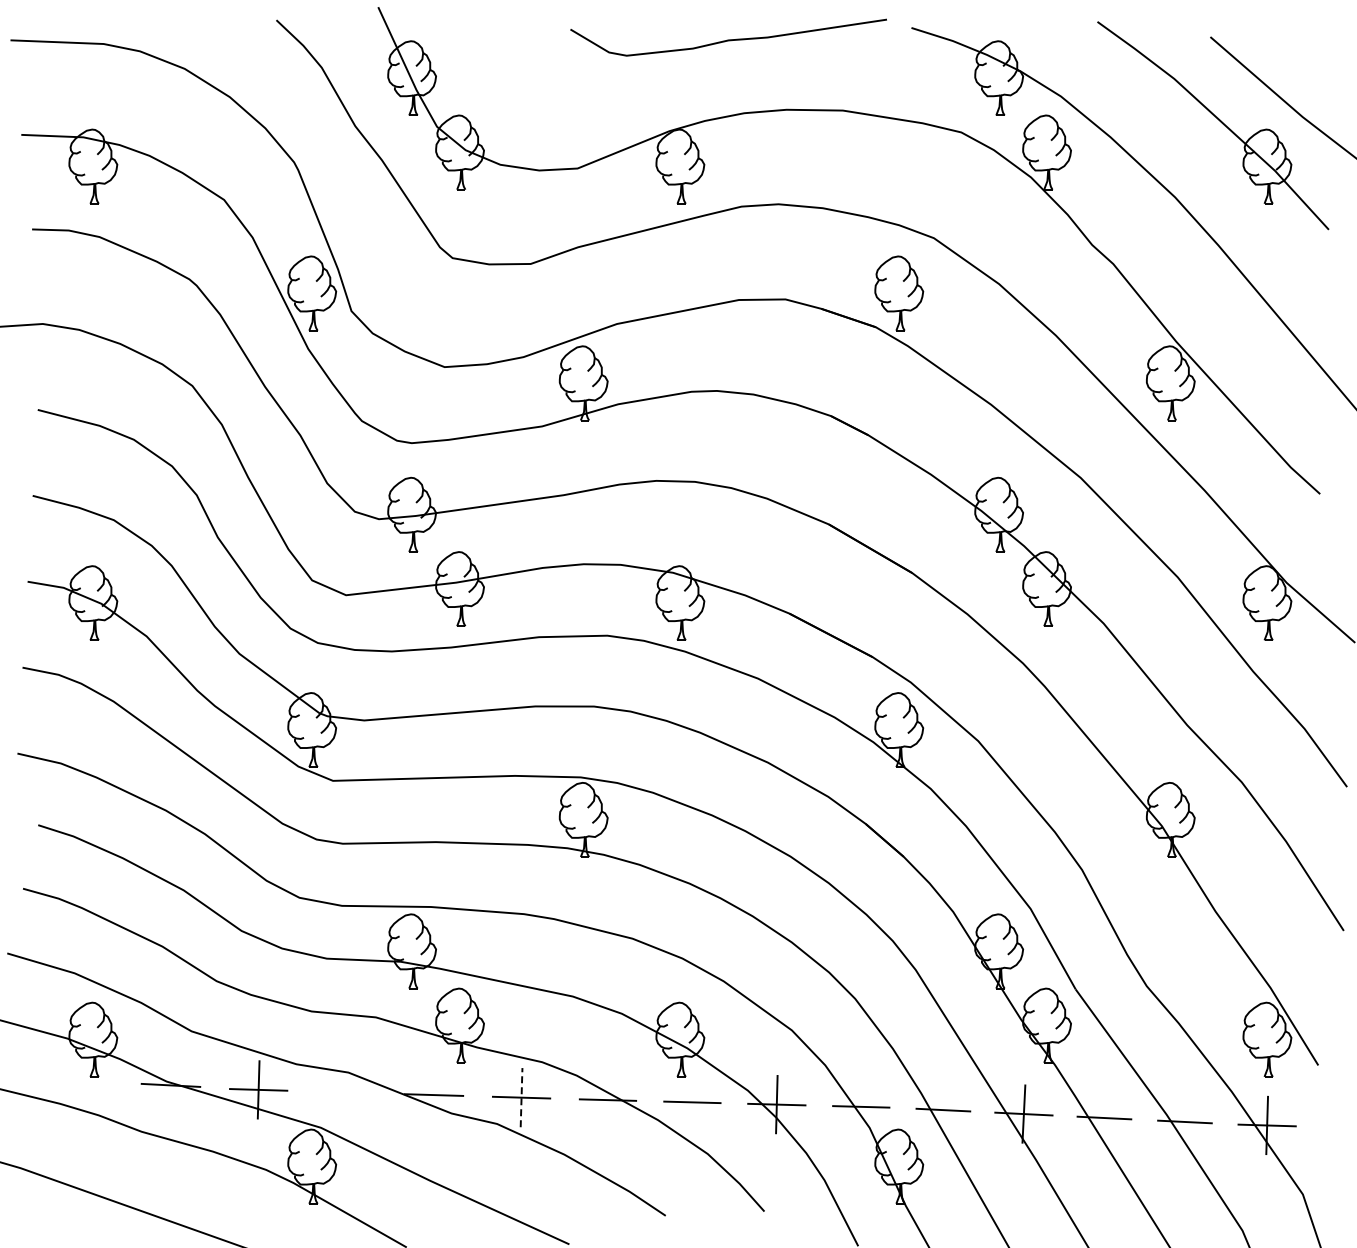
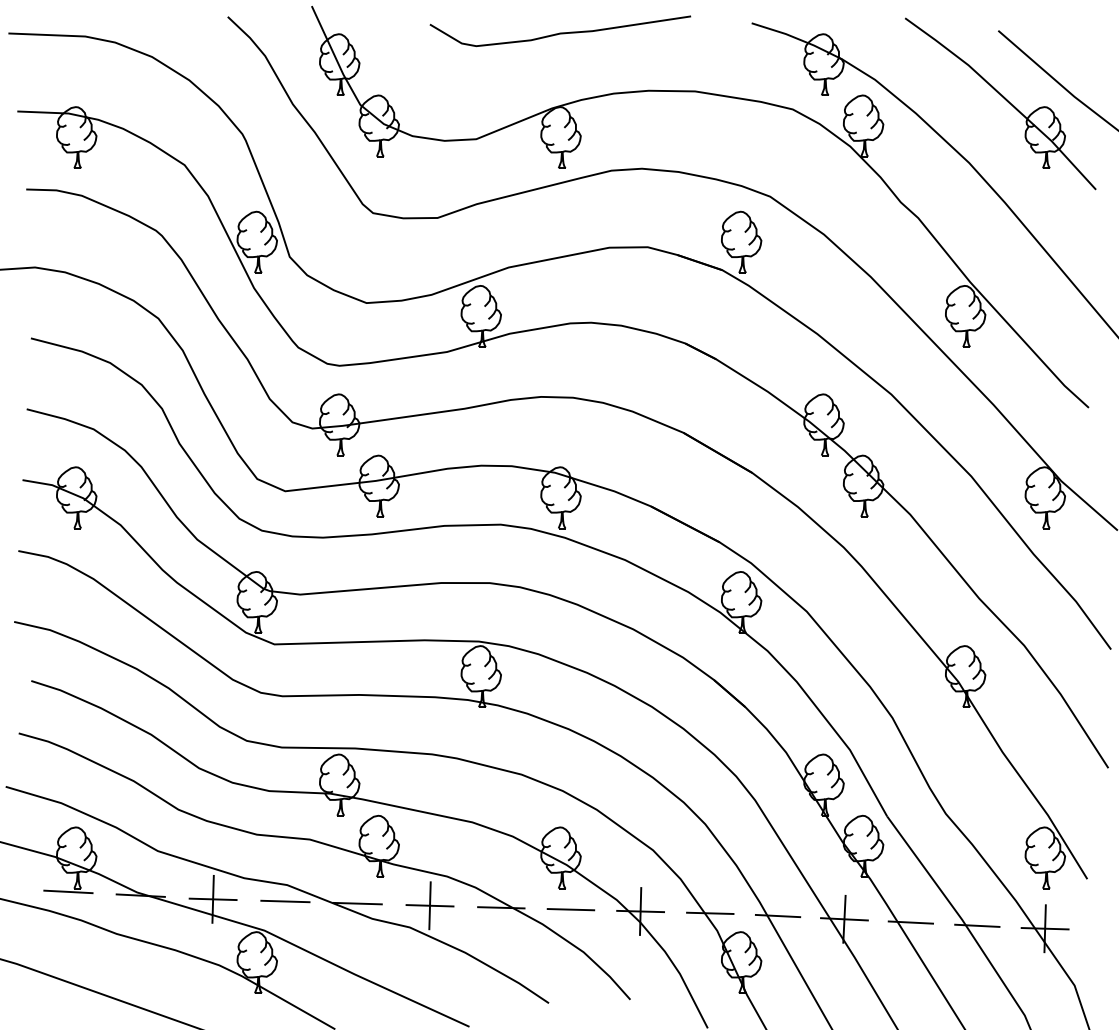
curve: (728, 39) -> (560, 32), moved
line: (83, 1080) -> (68, 891), added
line: (346, 1092) -> (285, 901), added
line: (521, 1097) -> (429, 905), dashed -> solid

